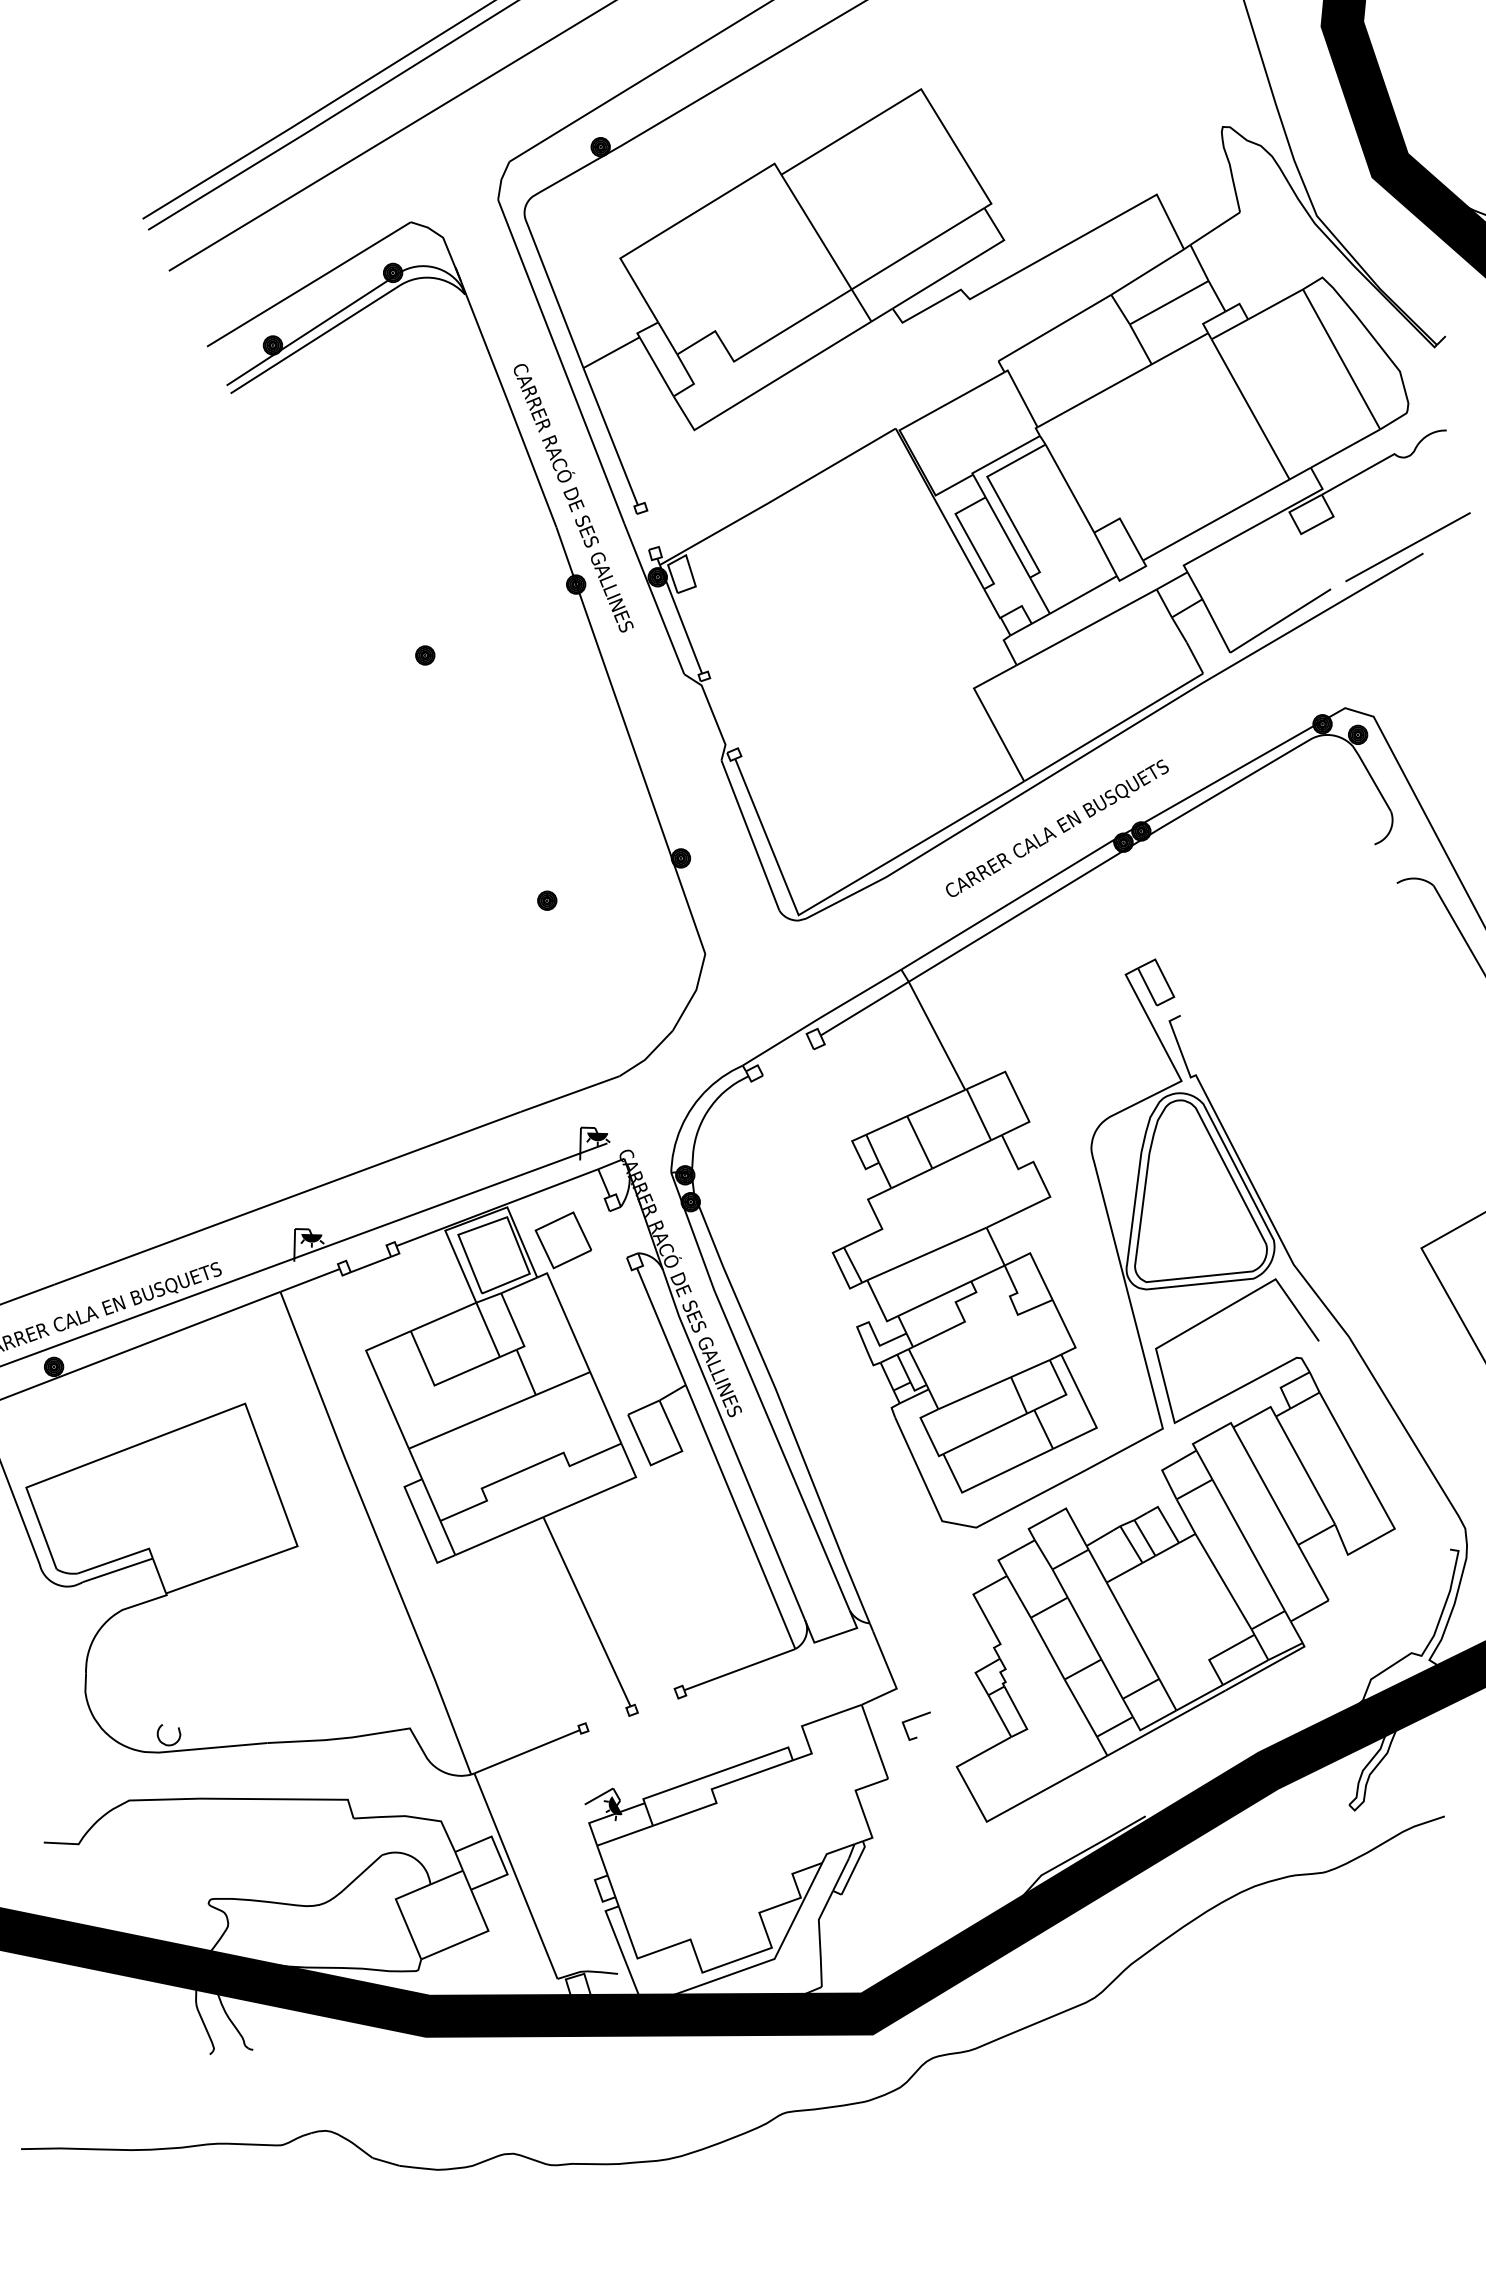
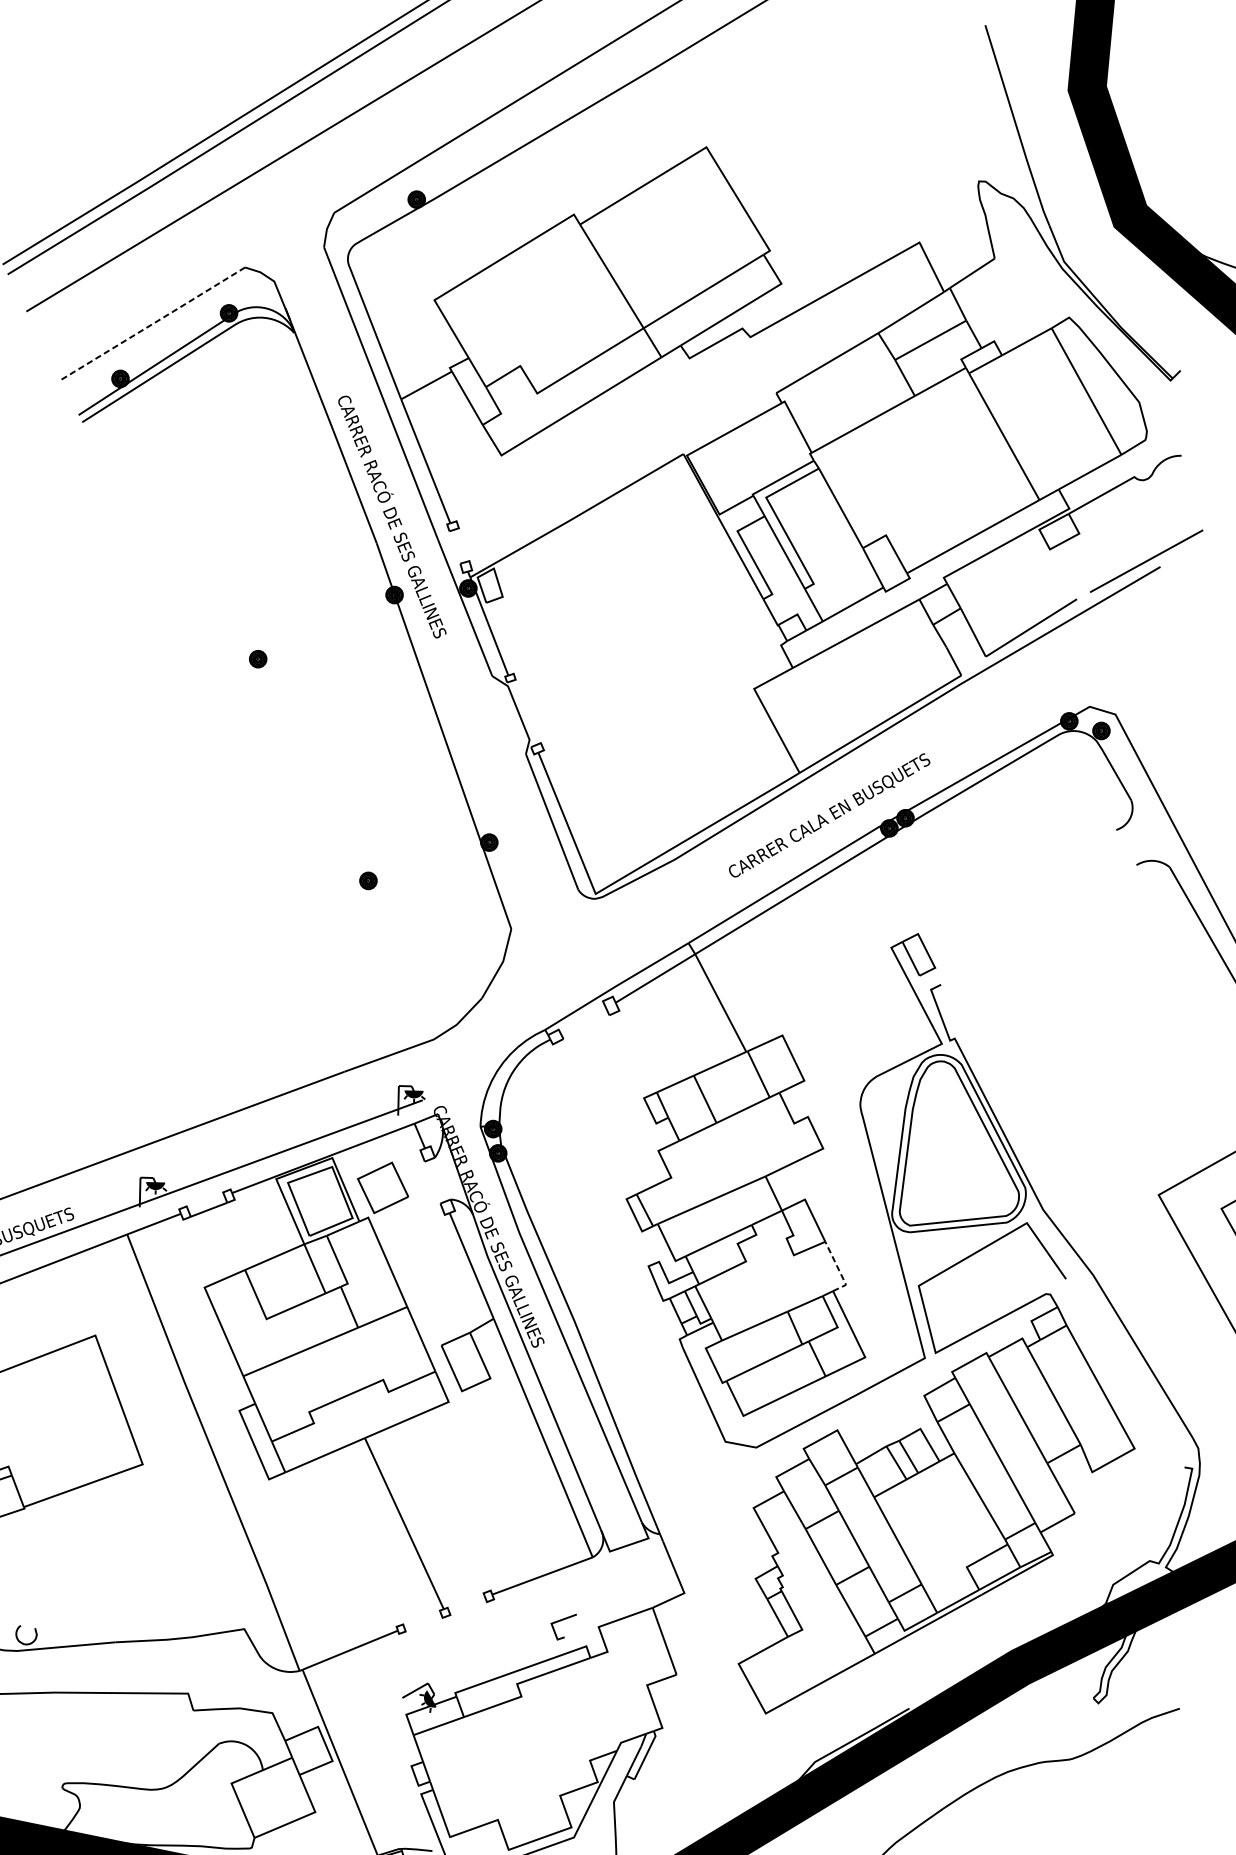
line: (308, 284) -> (152, 323), solid -> dashed
line: (1067, 1331) -> (838, 1270), solid -> dashed
line: (914, 1719) -> (562, 1621), moved

